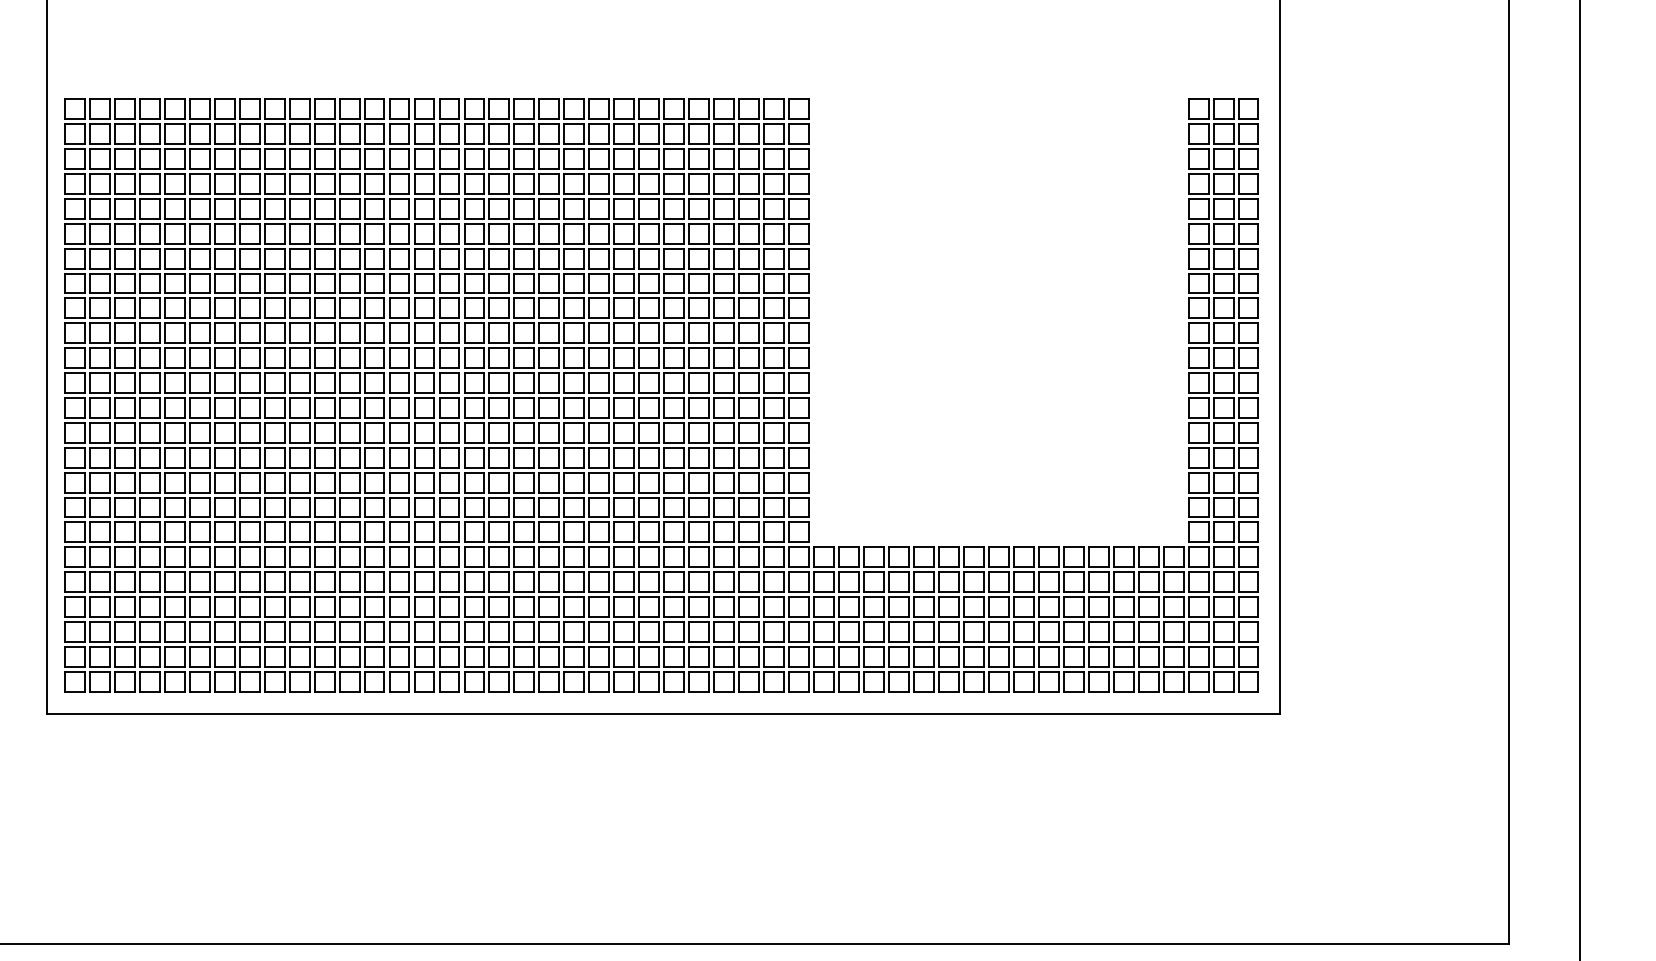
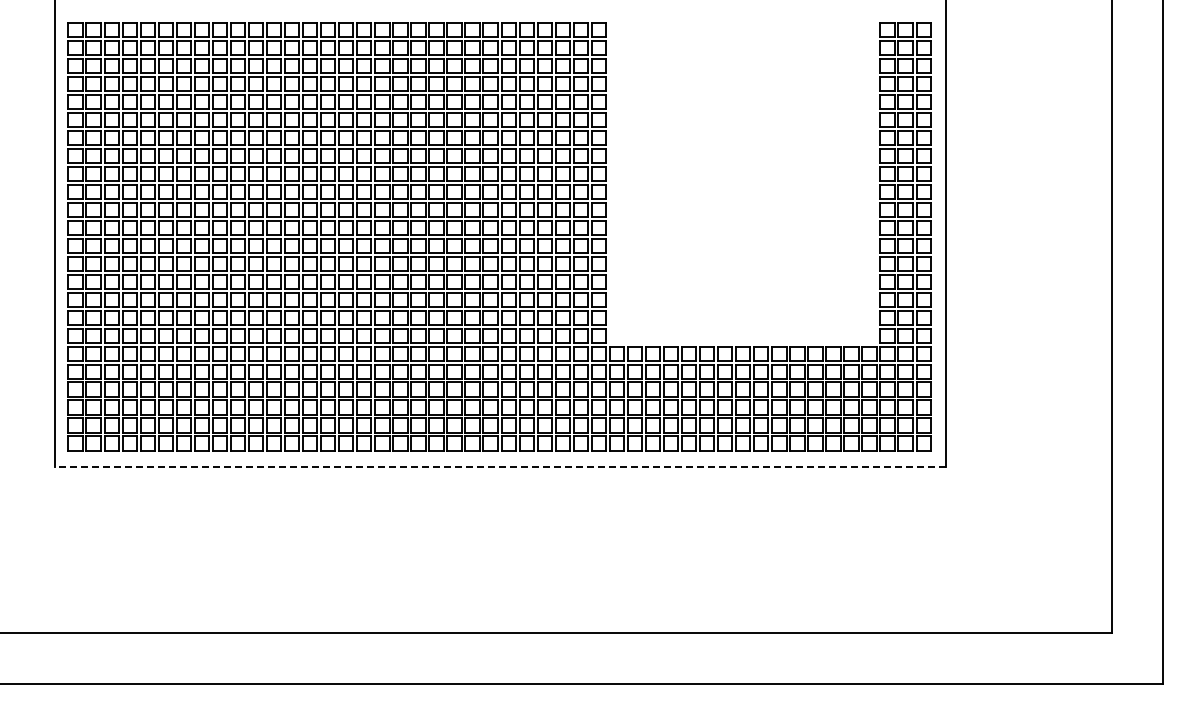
line: (662, 714) -> (500, 467), solid -> dashed

